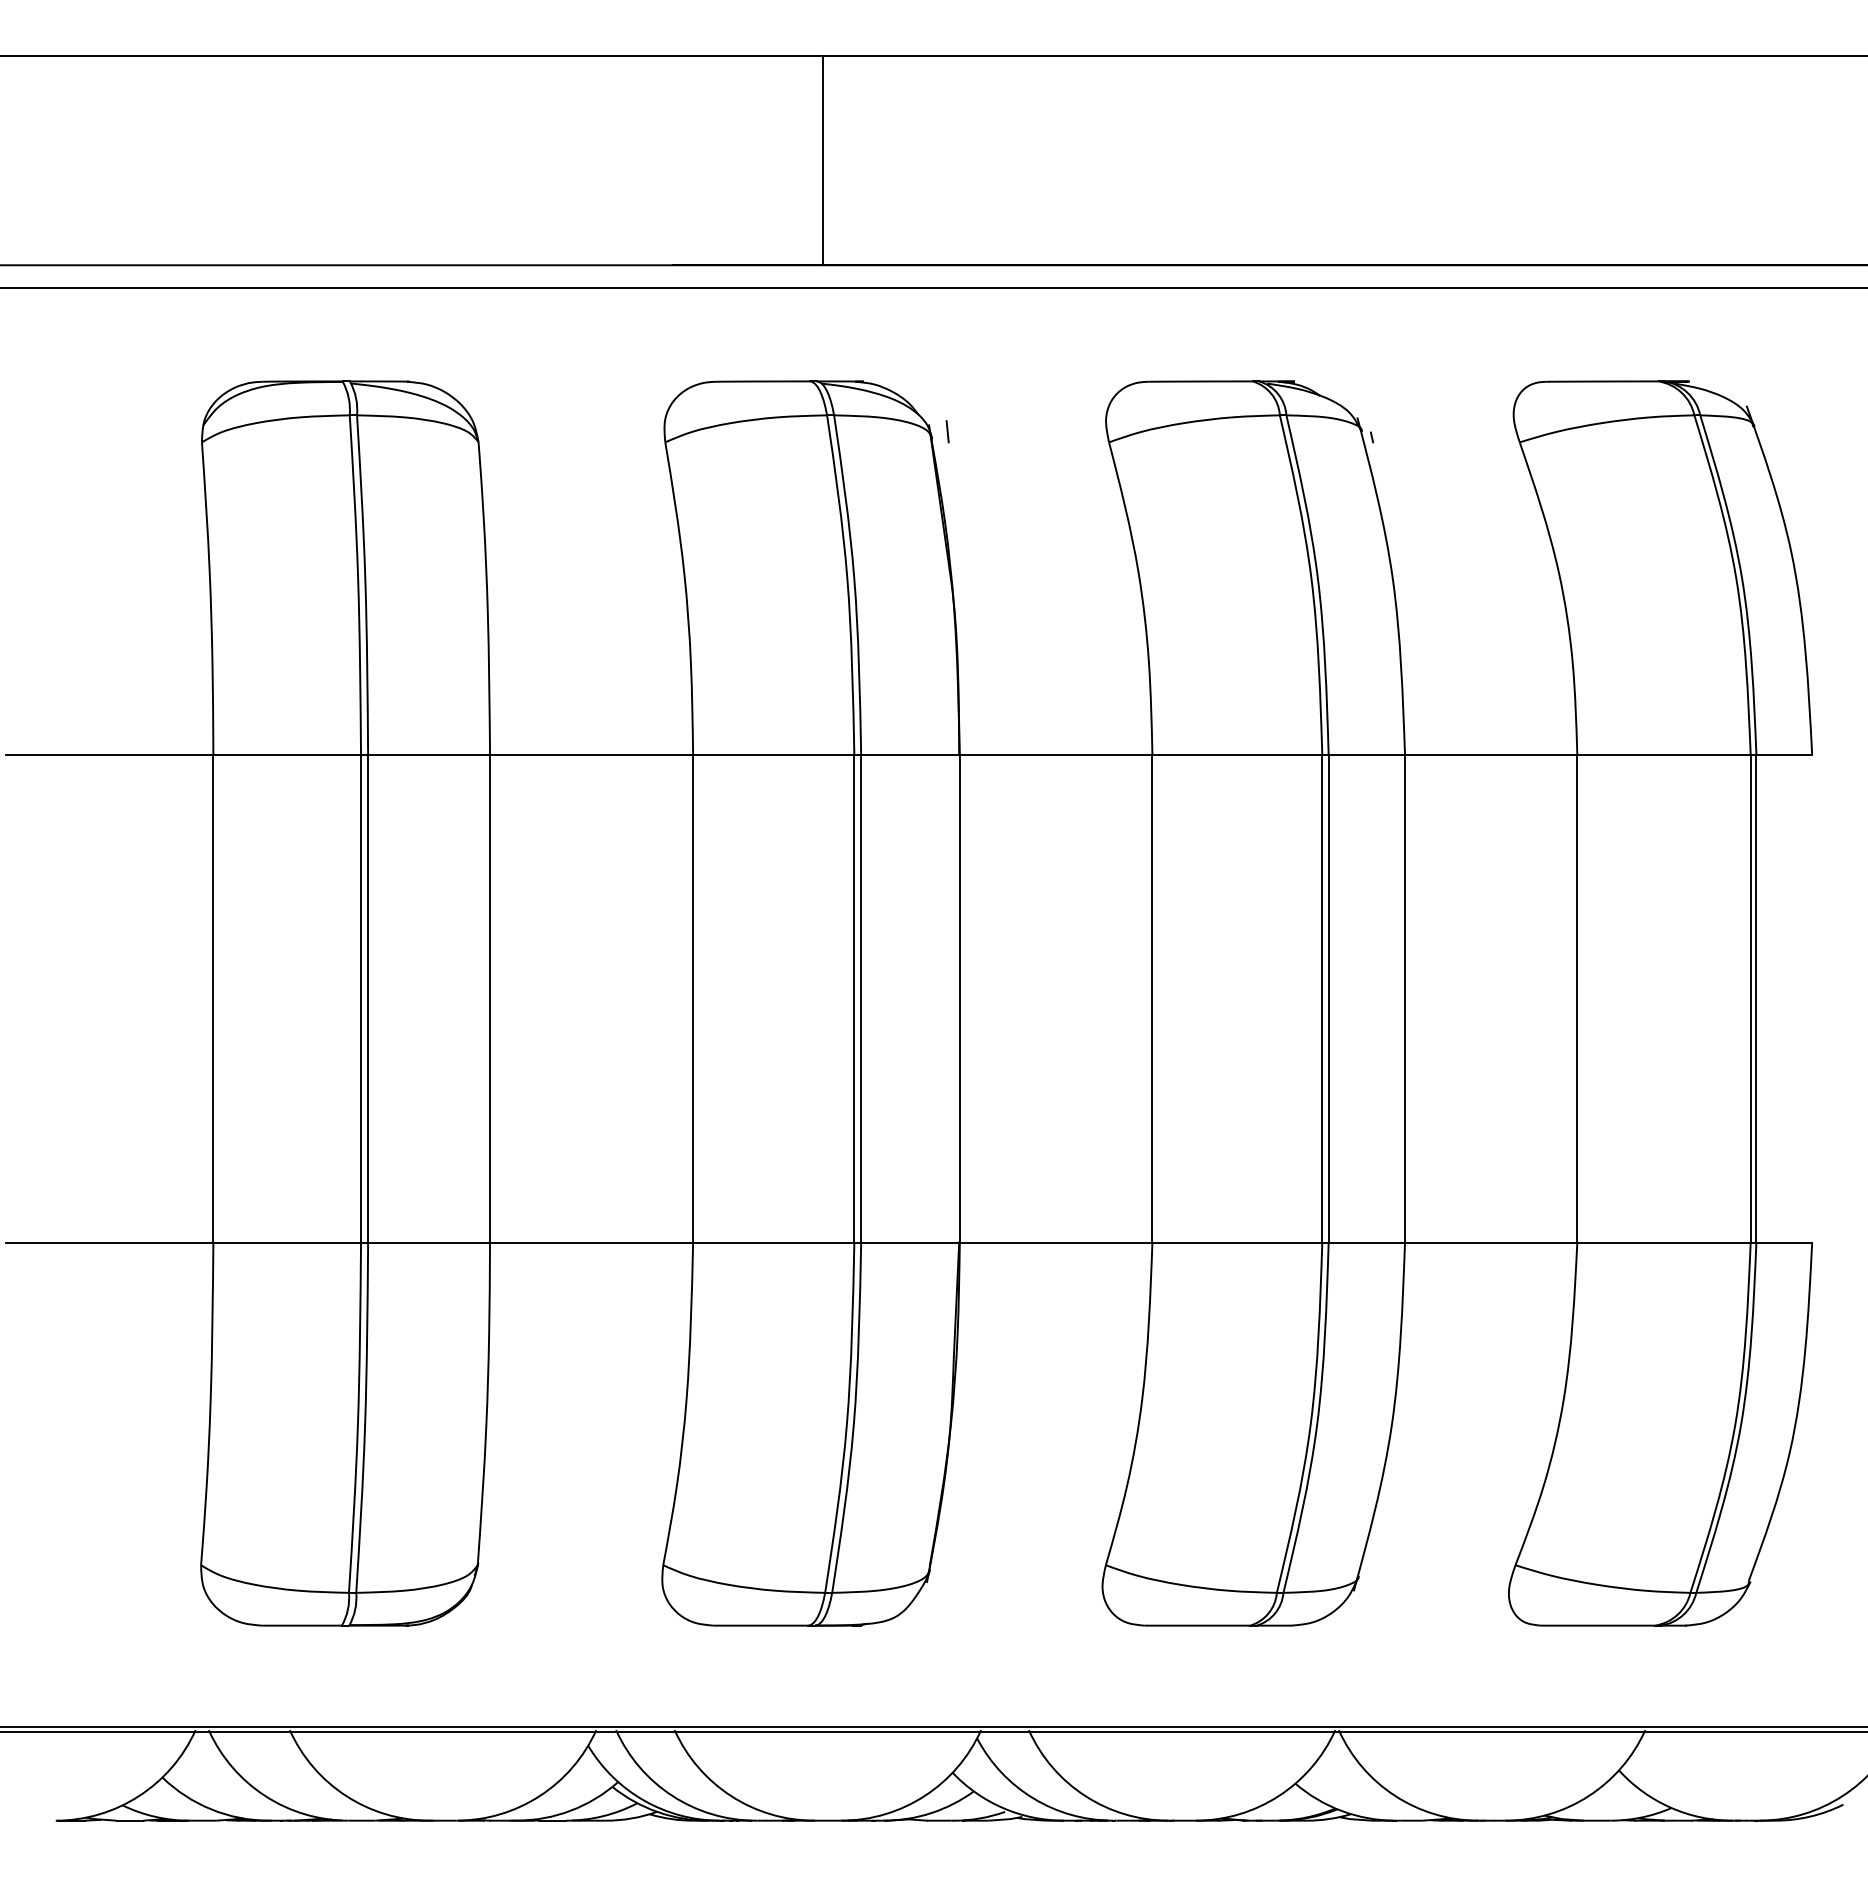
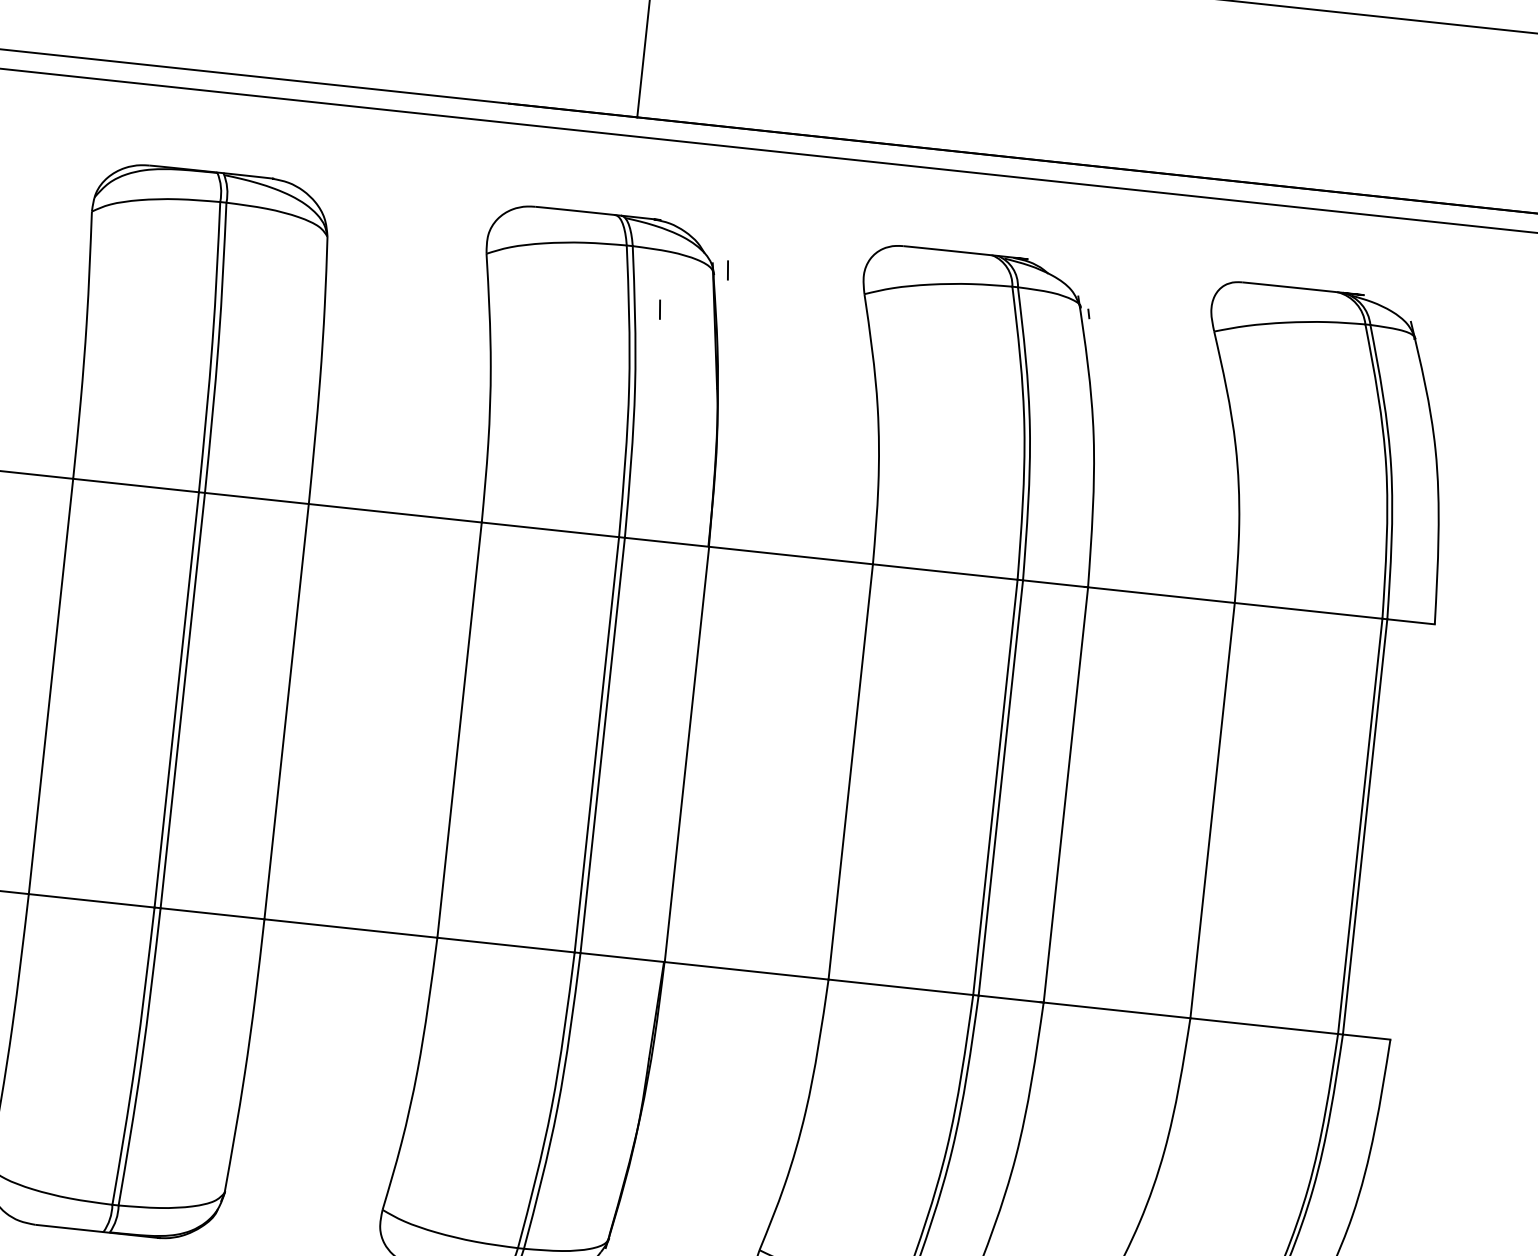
line: (873, 485) -> (659, 309), added

